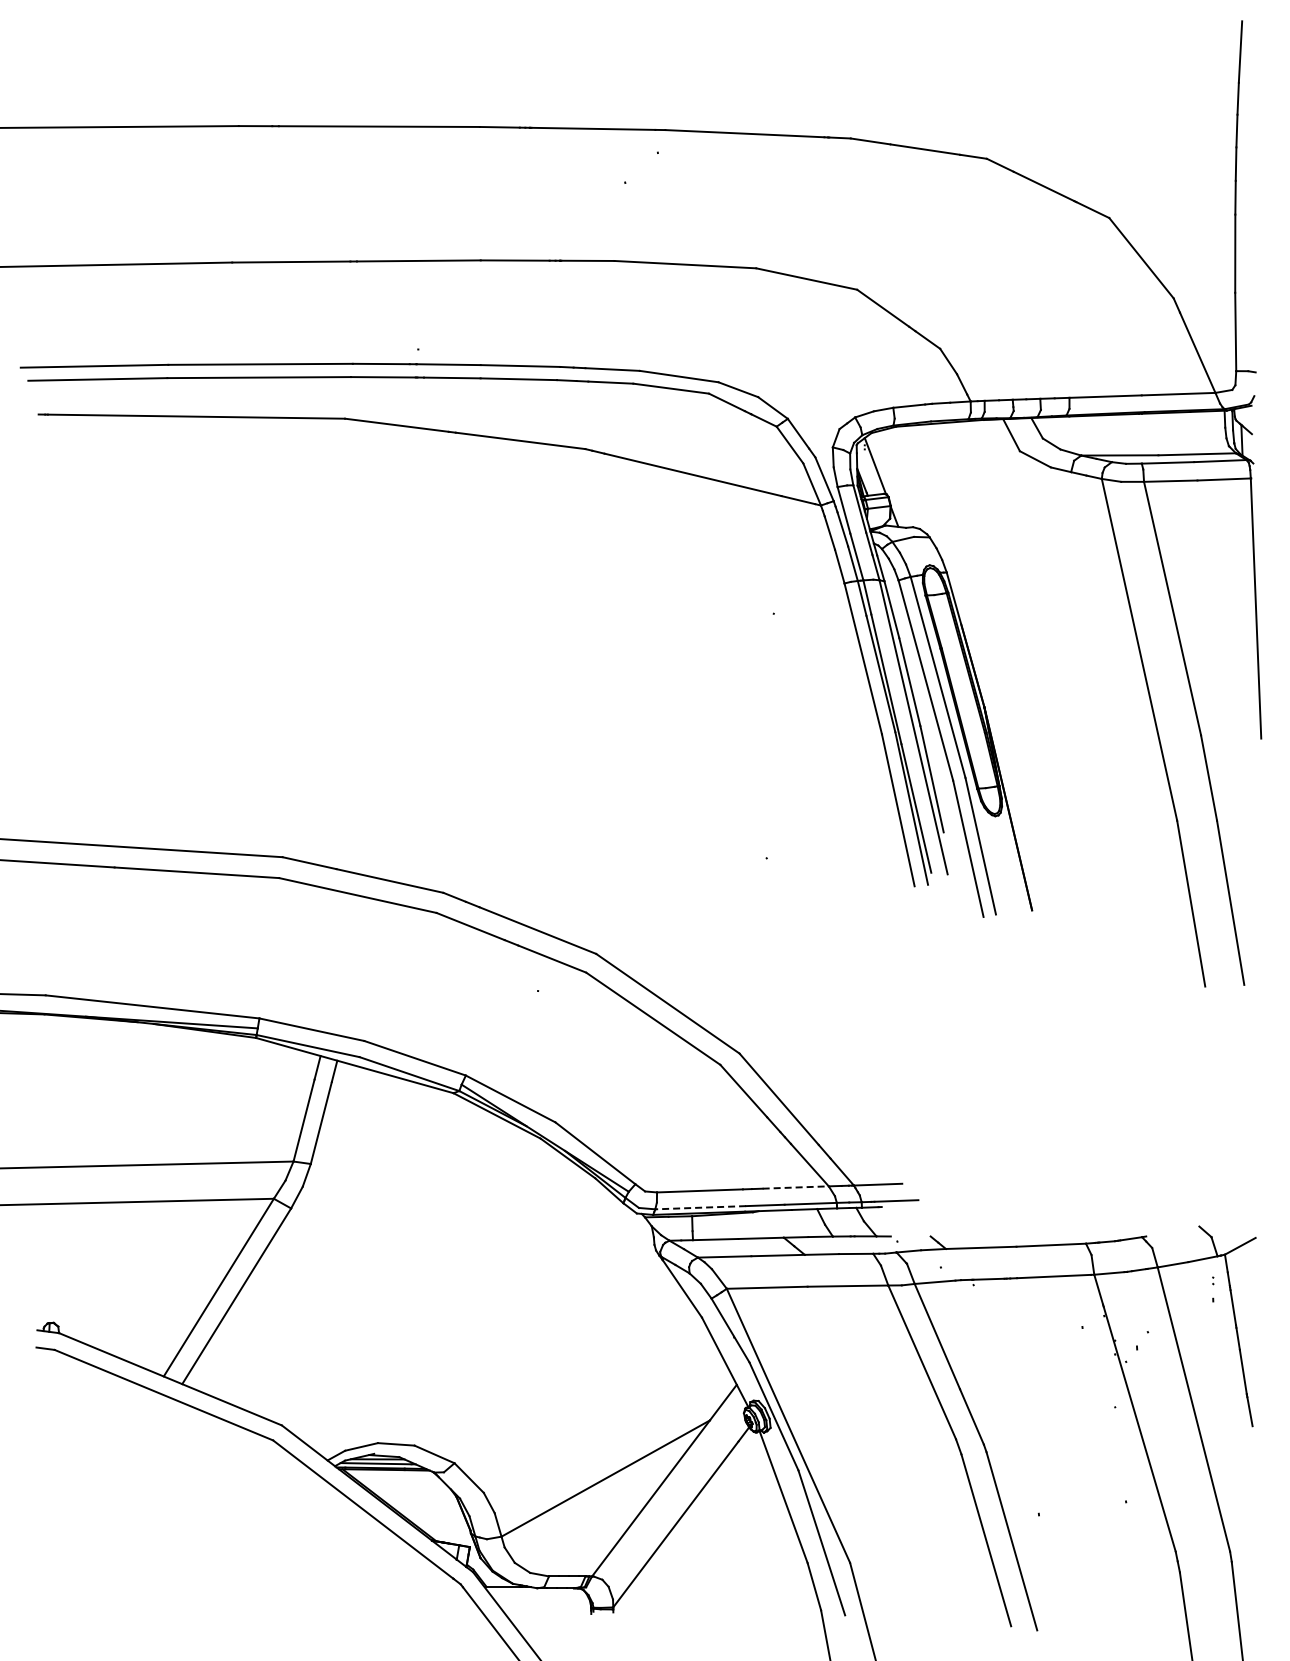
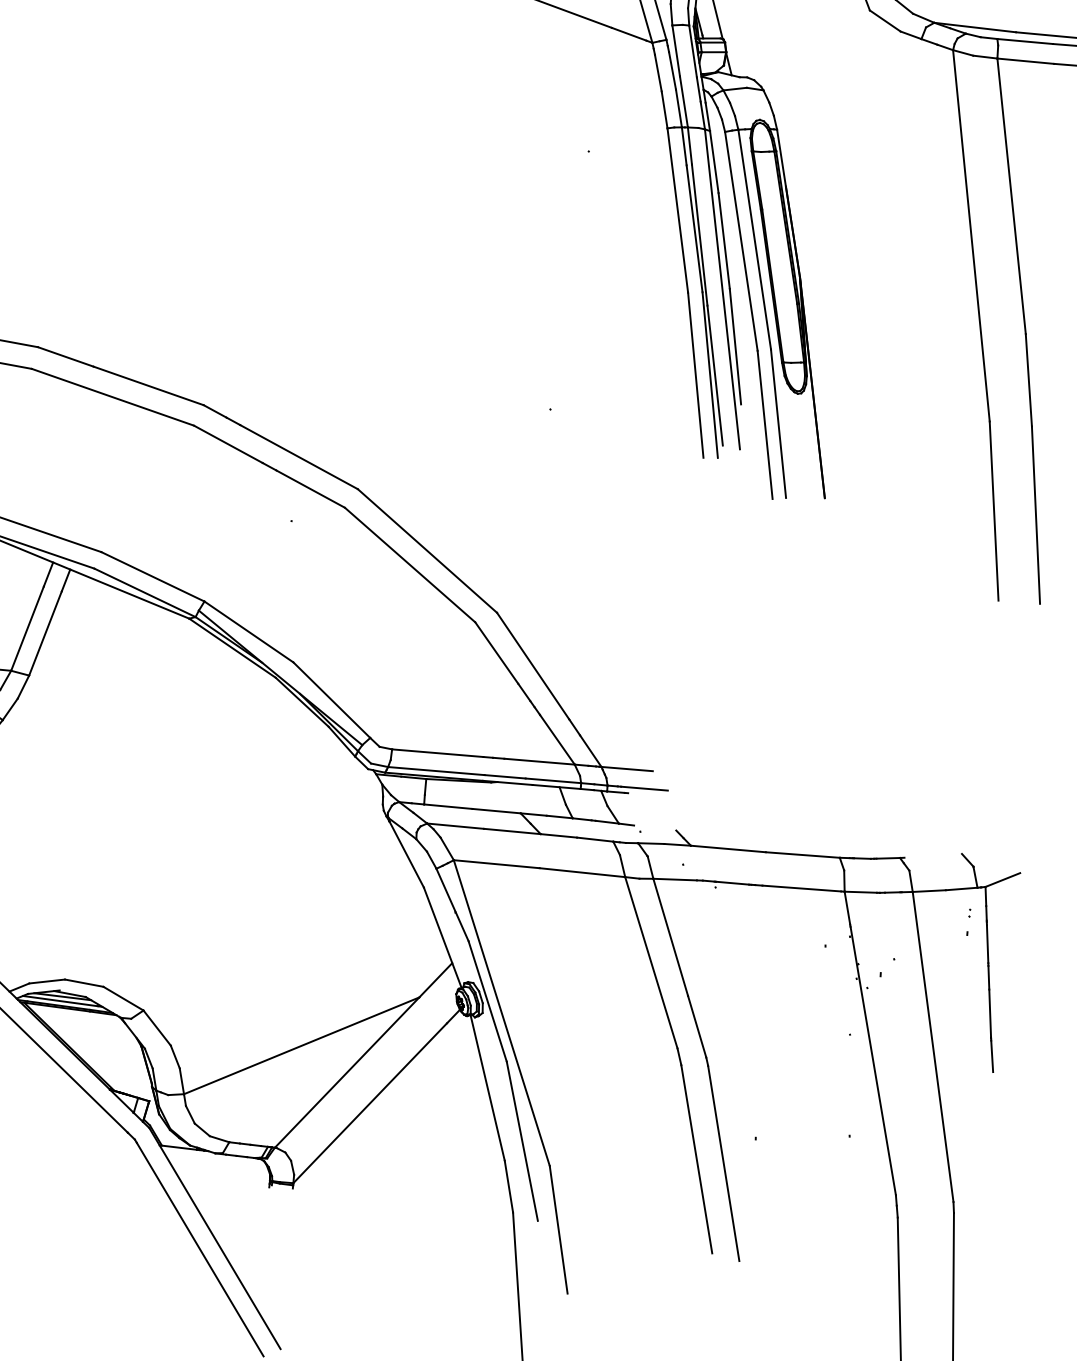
line: (796, 1187) -> (540, 761), dashed -> solid
line: (700, 1207) -> (436, 770), dashed -> solid

